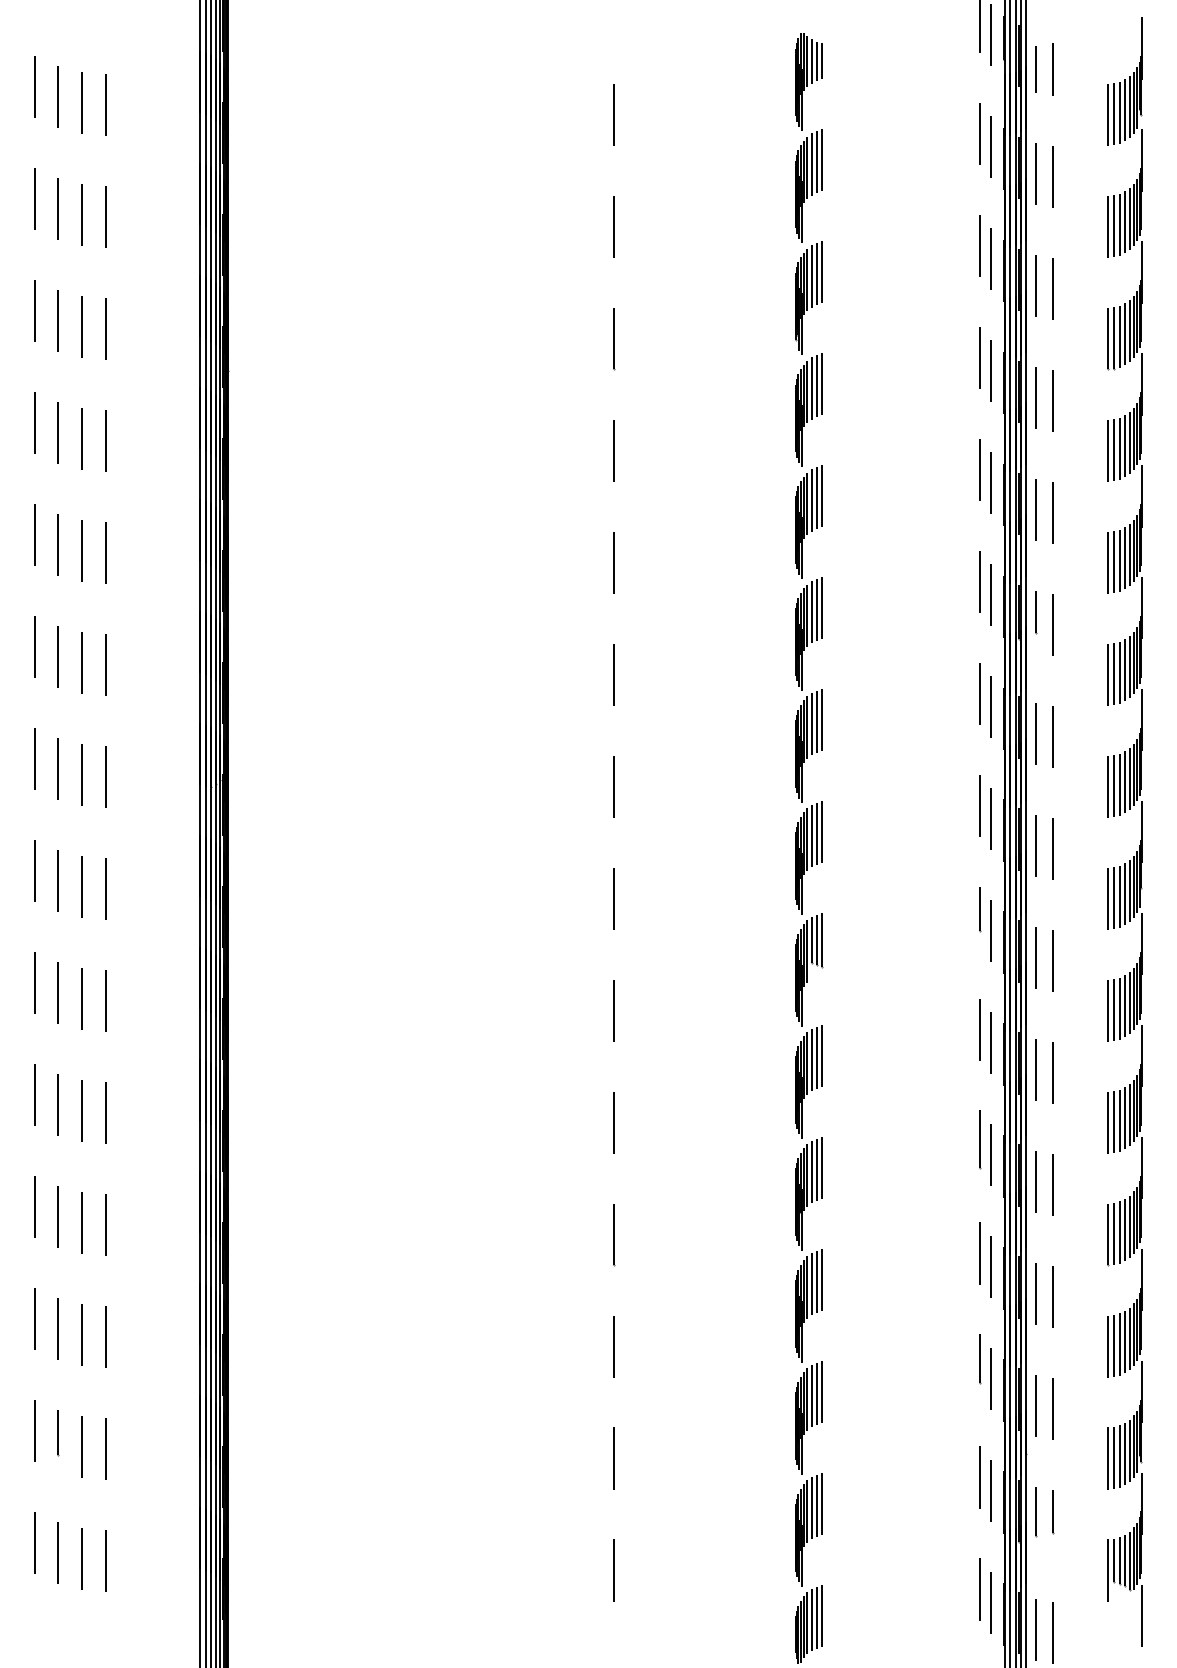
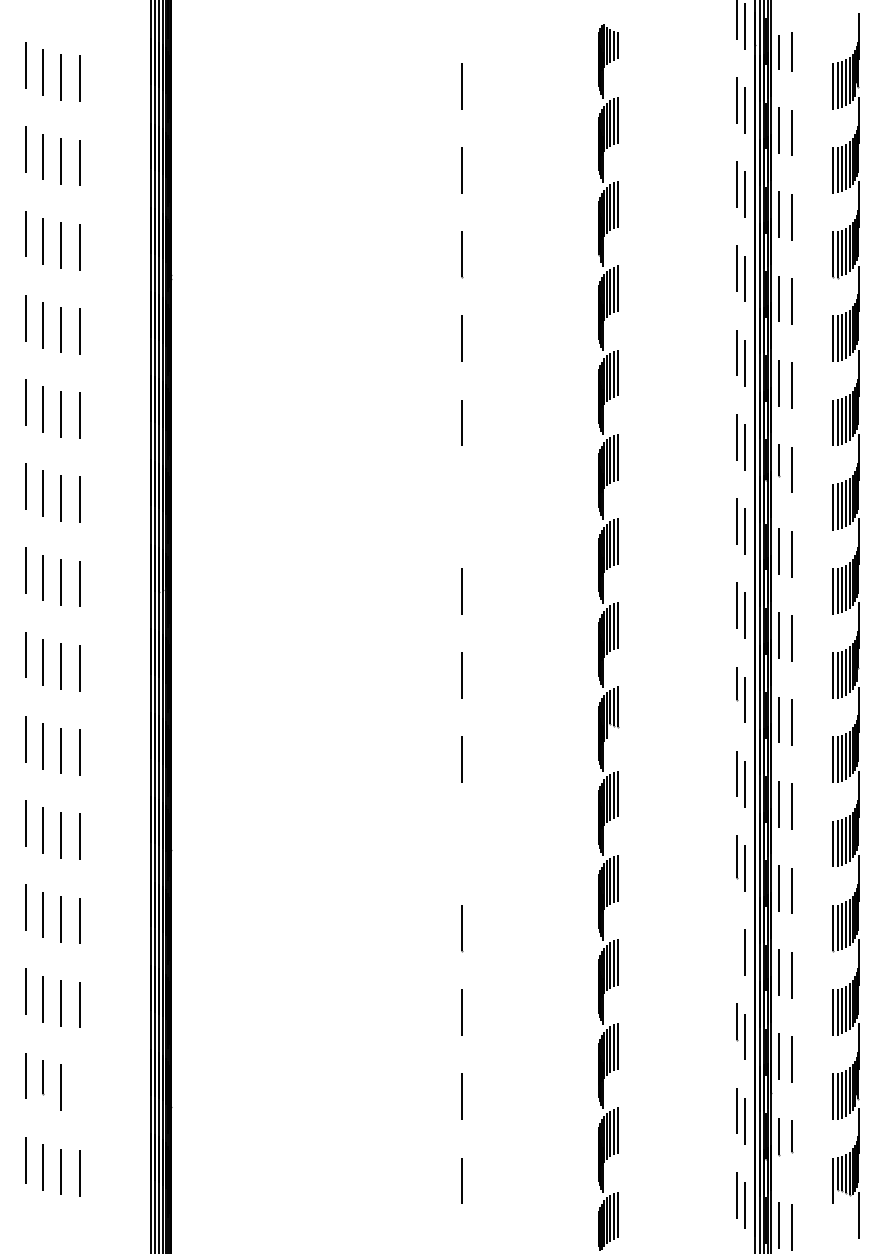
line: (613, 675) -> (461, 507), removed
line: (613, 1121) -> (461, 843), removed
line: (979, 1253) -> (736, 942), removed
line: (105, 1449) -> (79, 1089), removed

